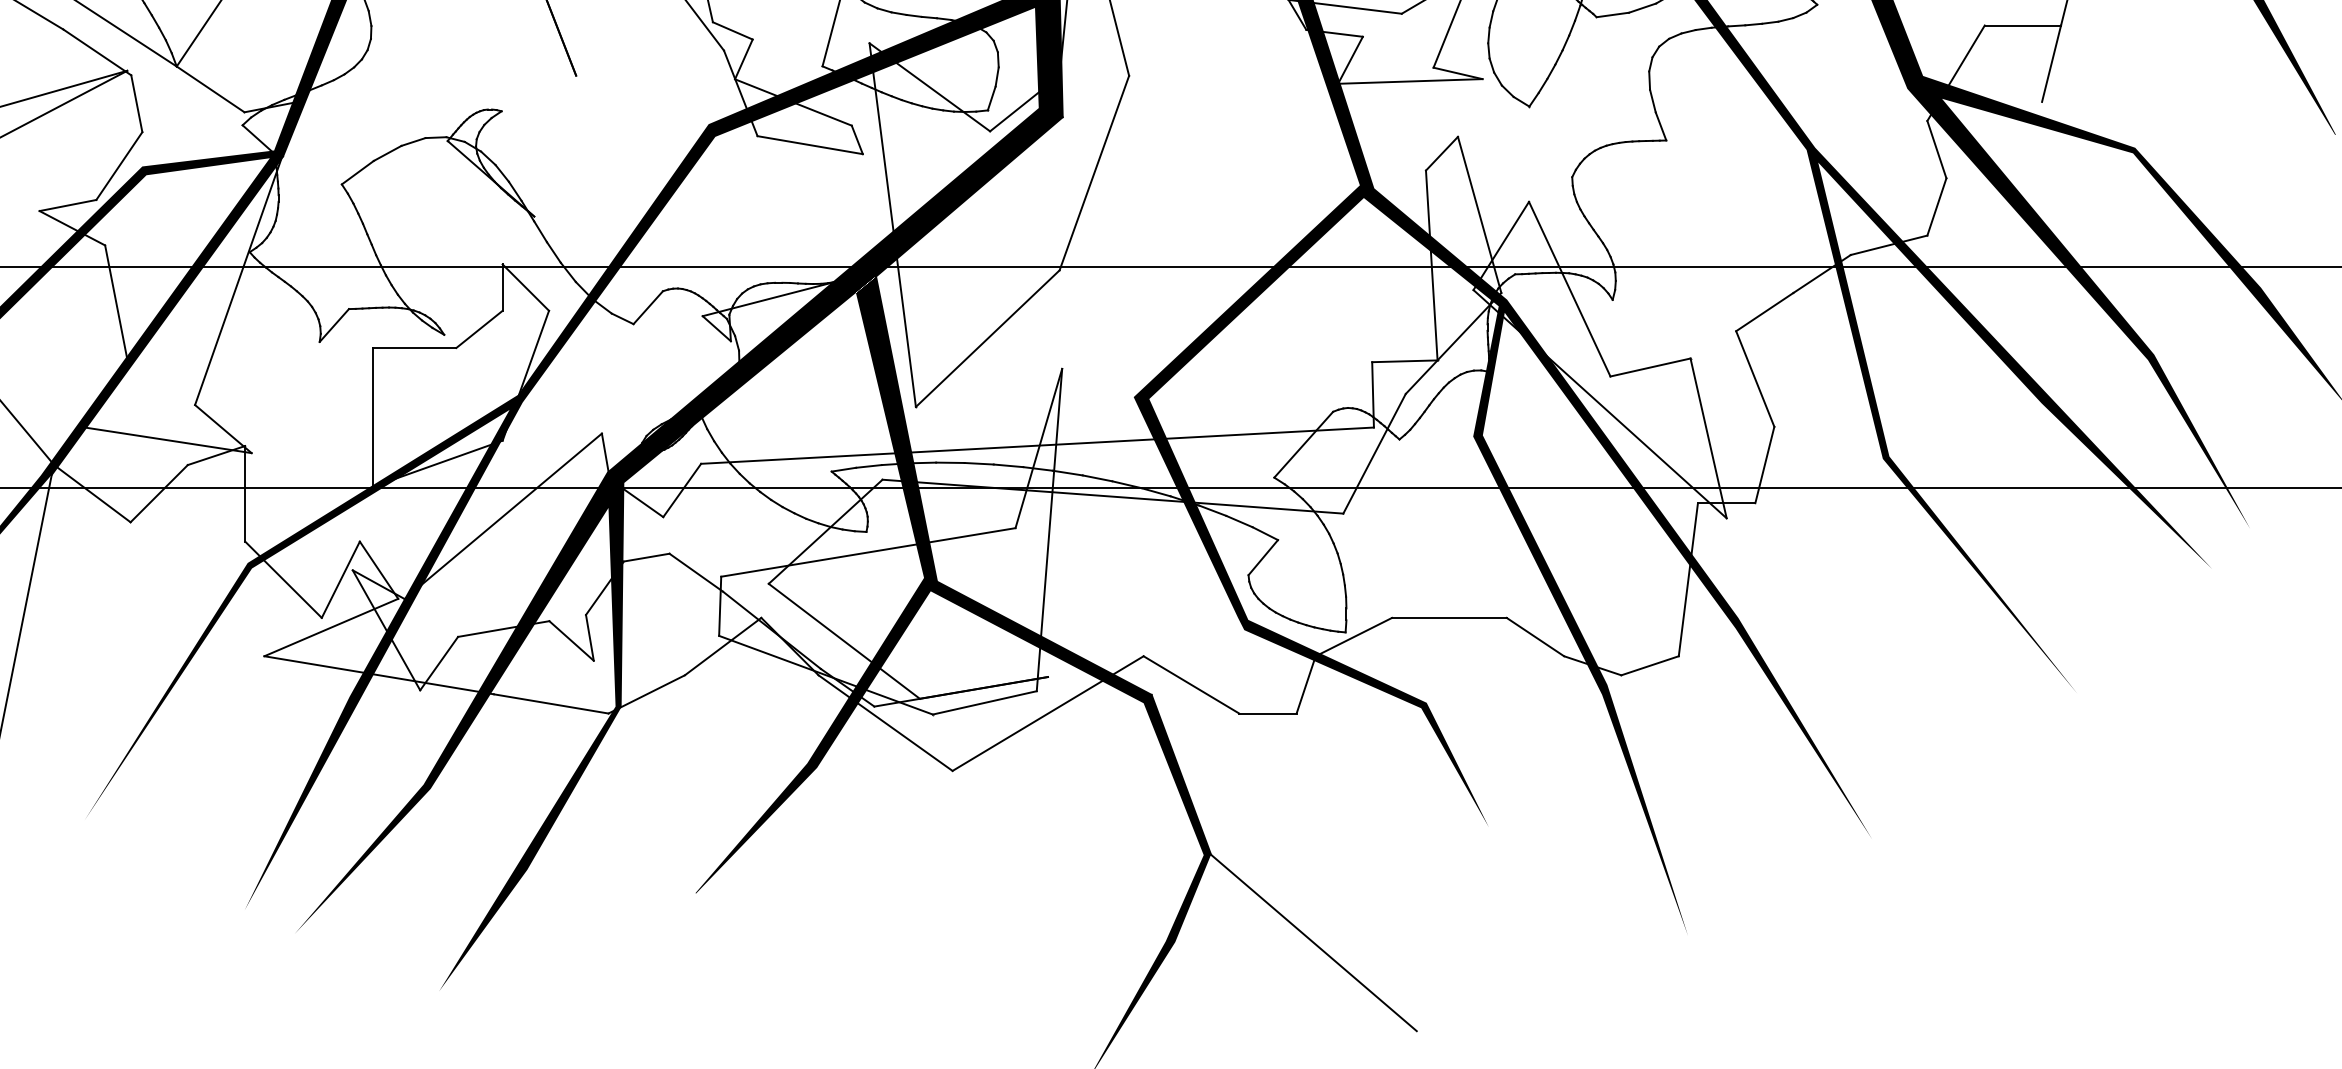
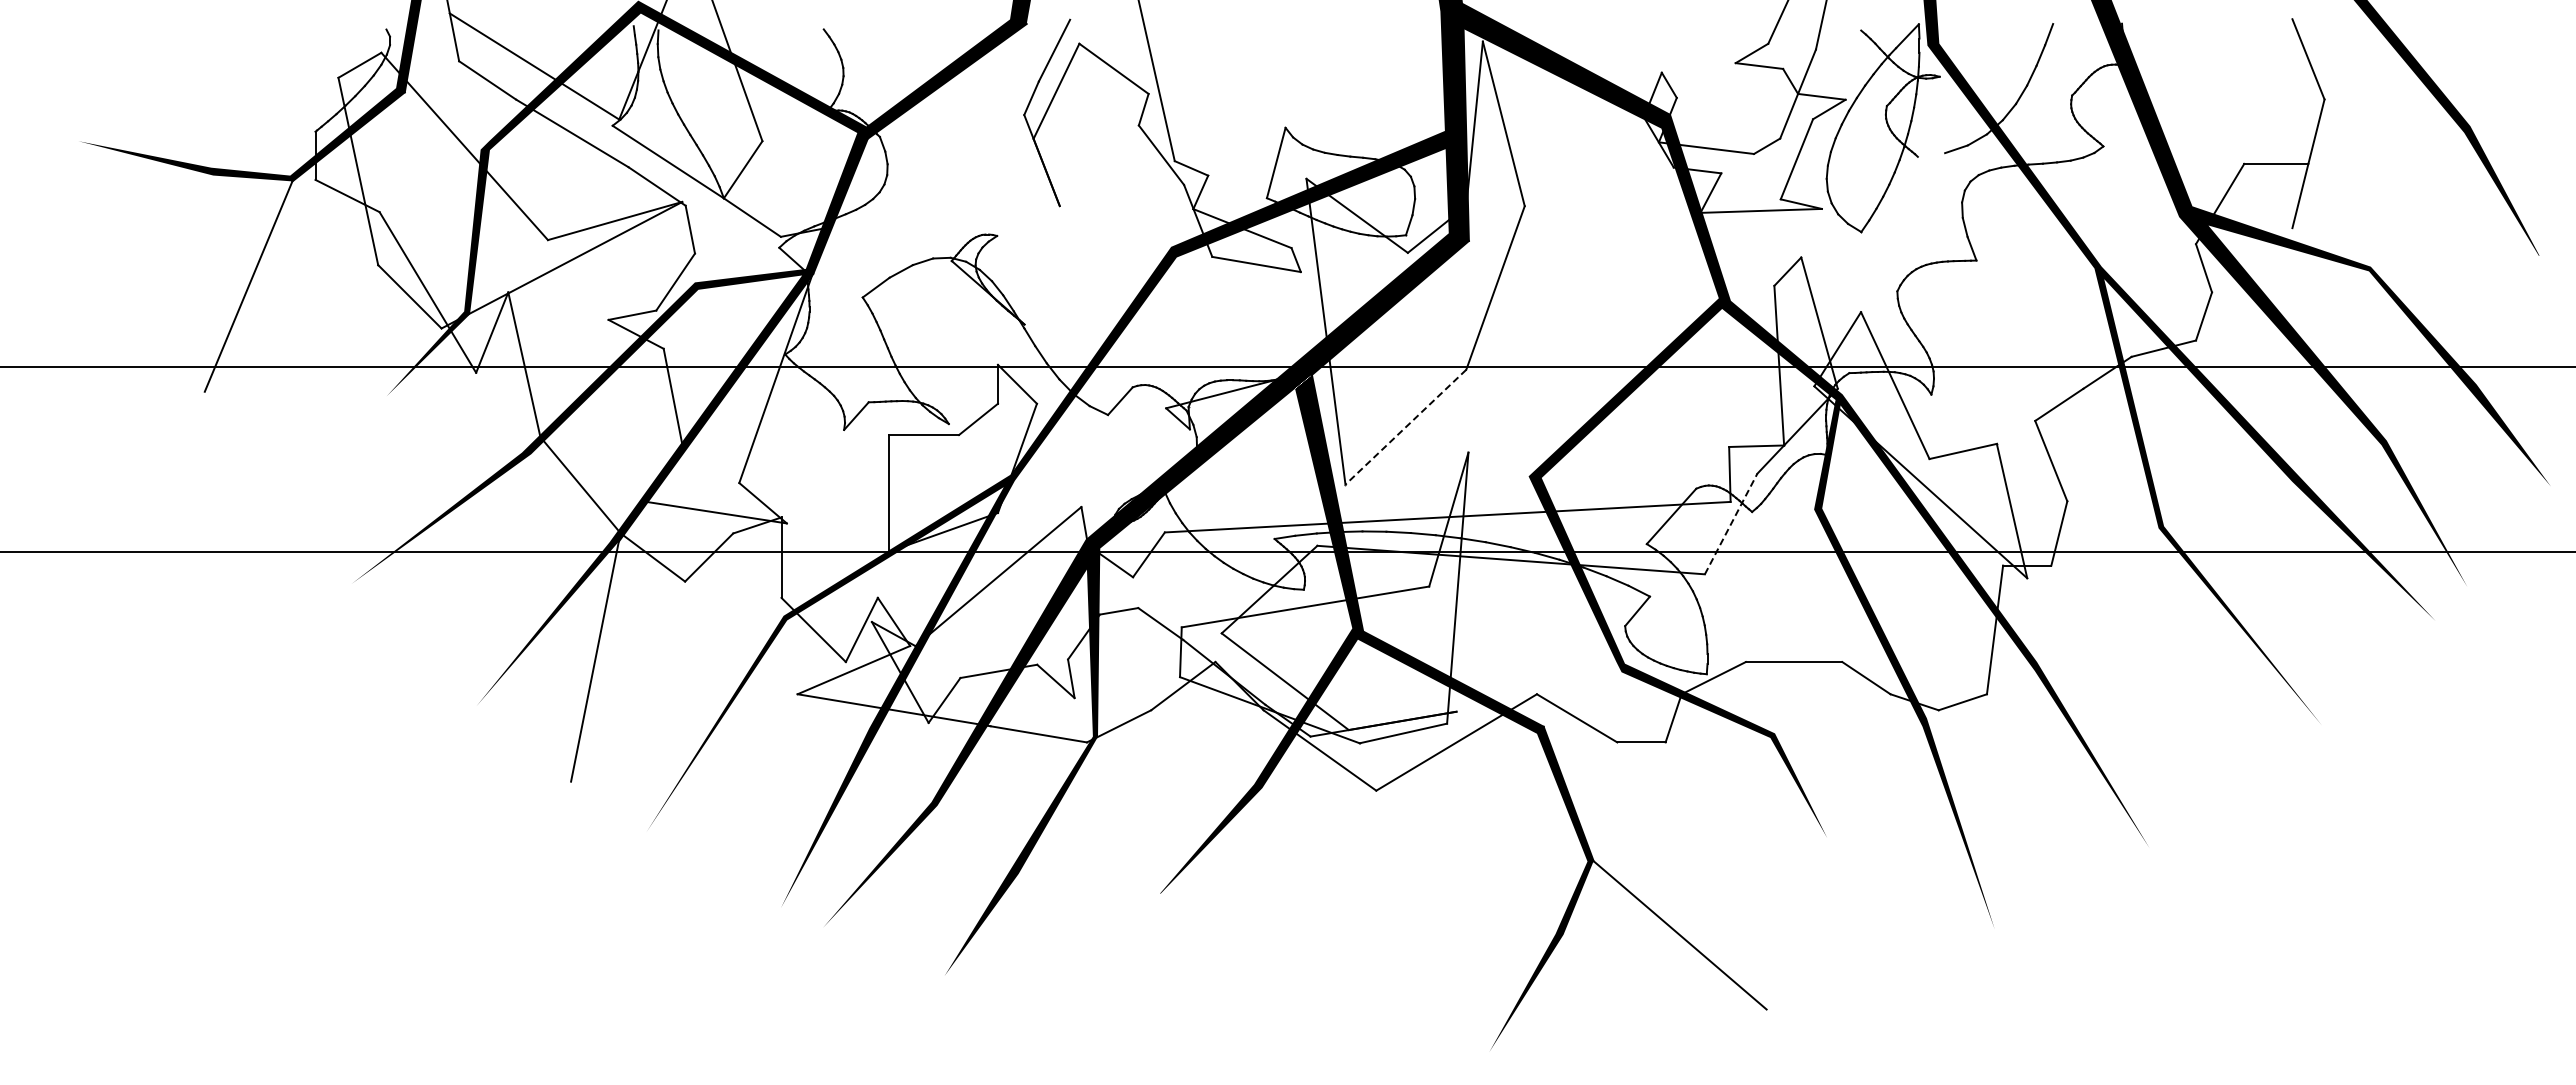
line: (1612, 14) -> (1931, 154), removed
line: (987, 339) -> (1405, 427), solid -> dashed
line: (1374, 454) -> (1731, 524), solid -> dashed

